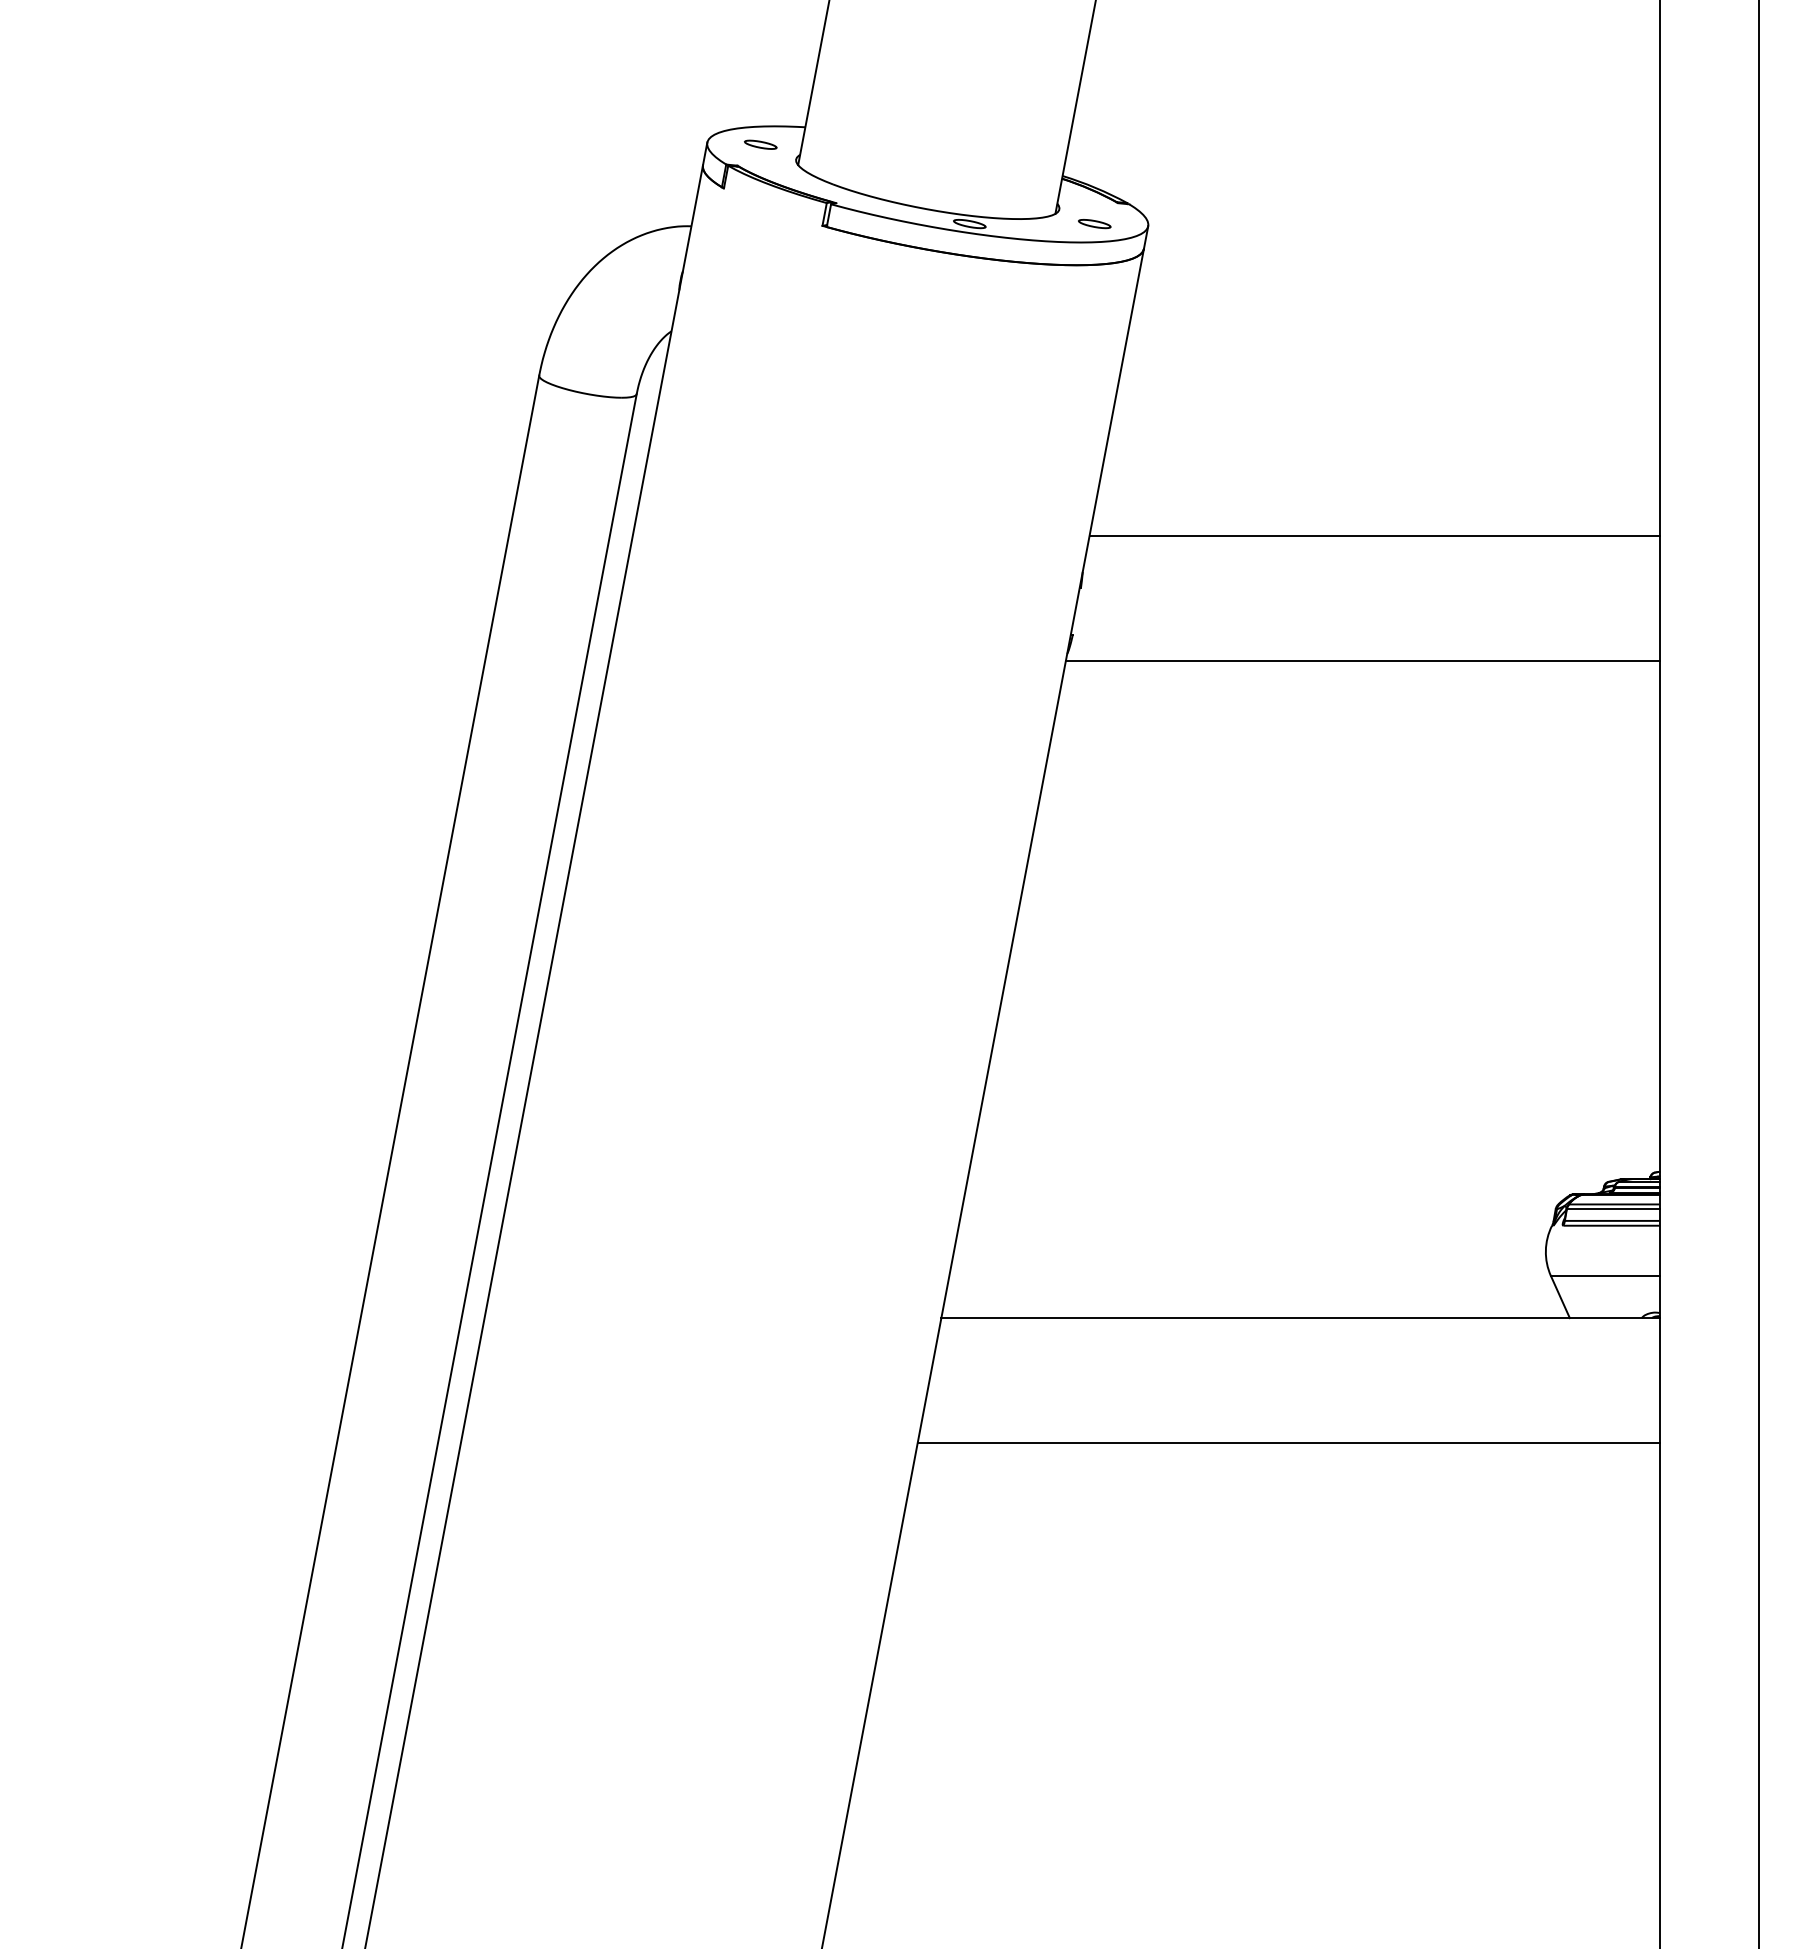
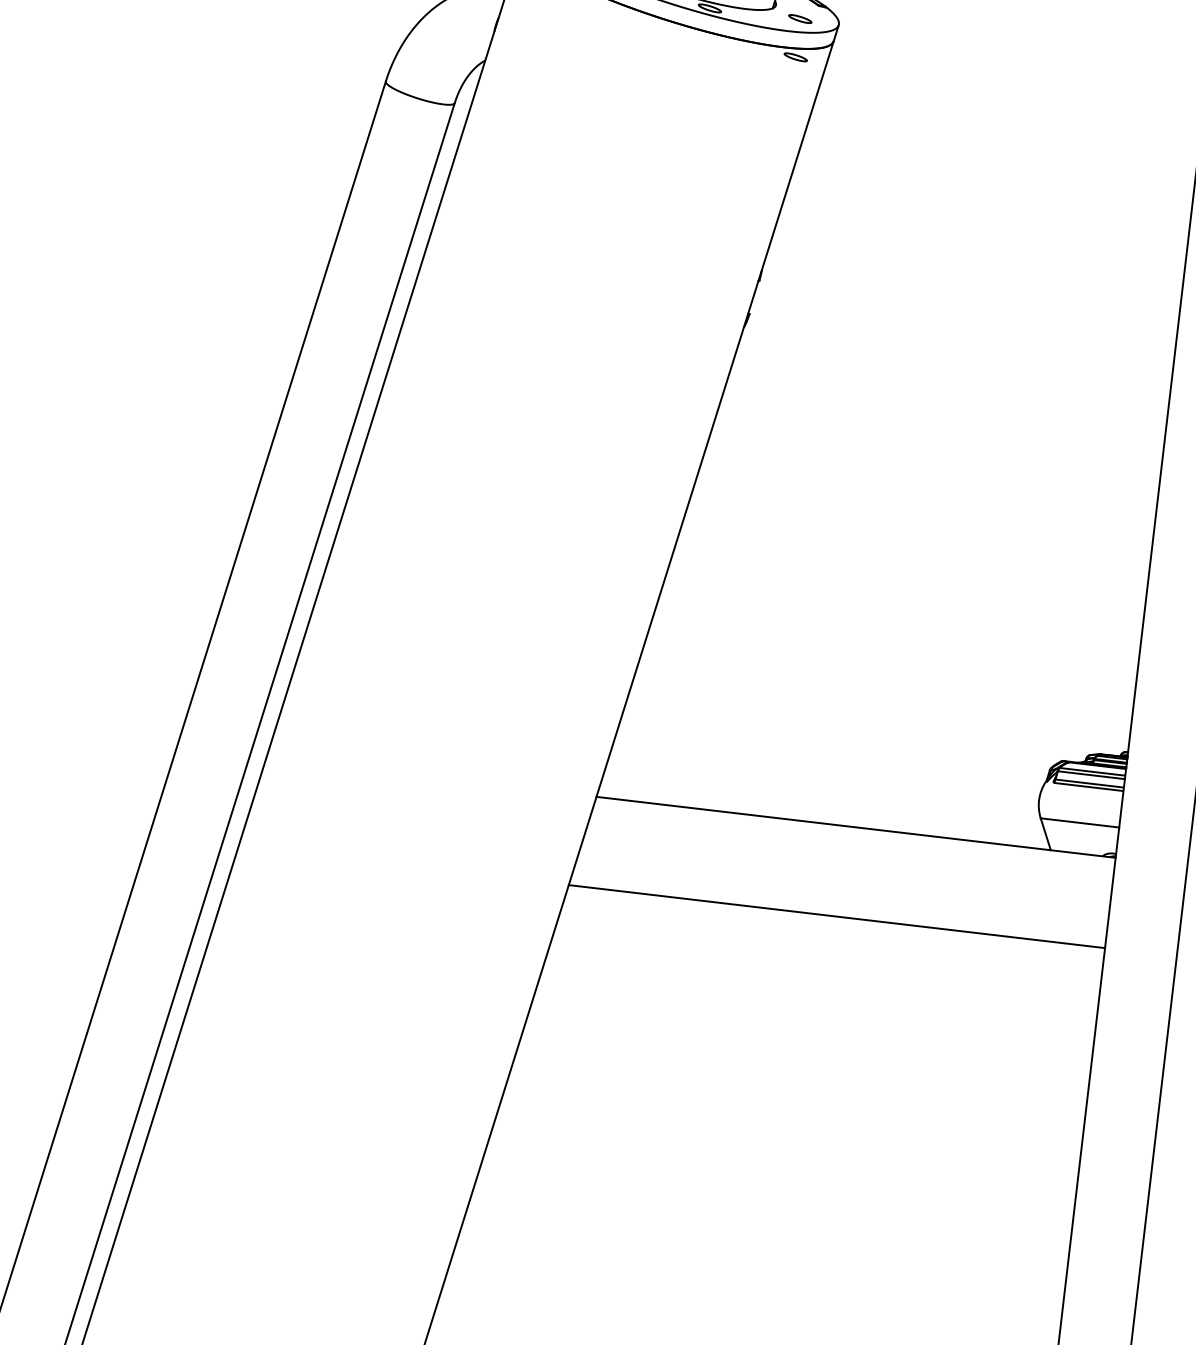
part: (1094, 277) -> (795, 57), added
line: (1374, 535) -> (976, 267), removed
line: (1362, 660) -> (956, 357), removed

